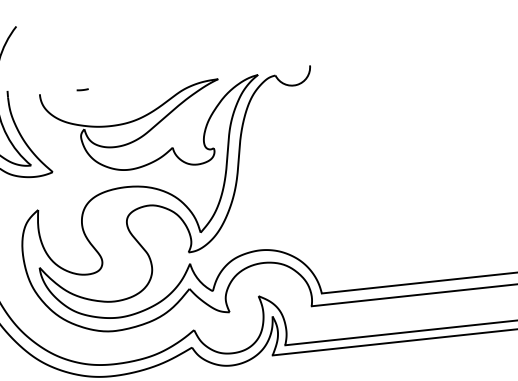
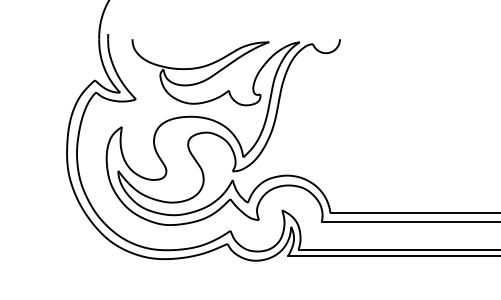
curve: (82, 90) -> (165, 39), removed

